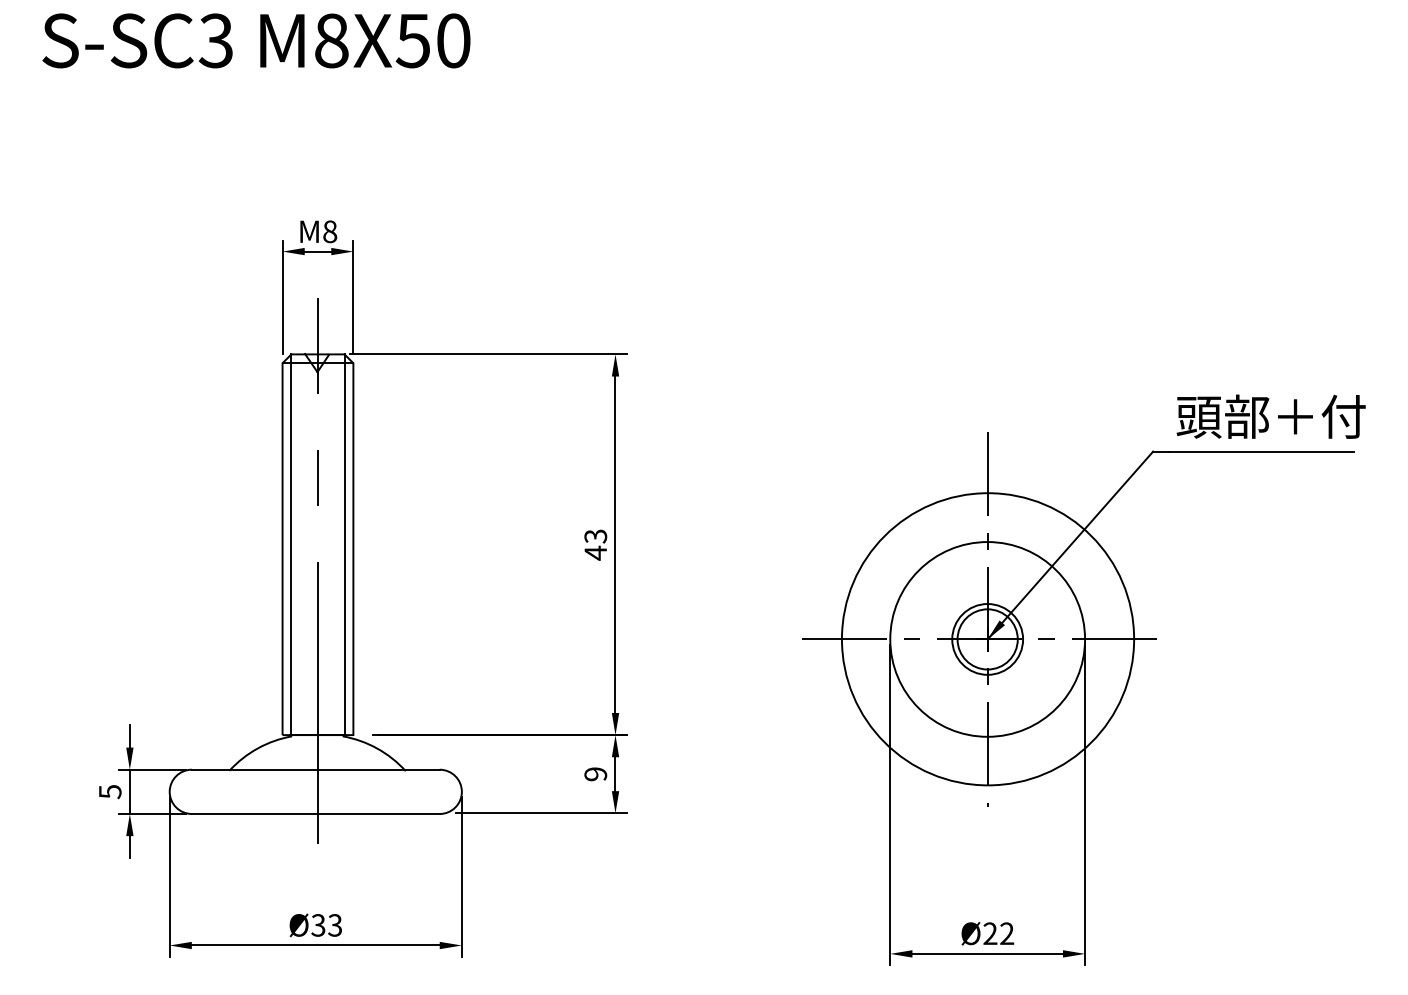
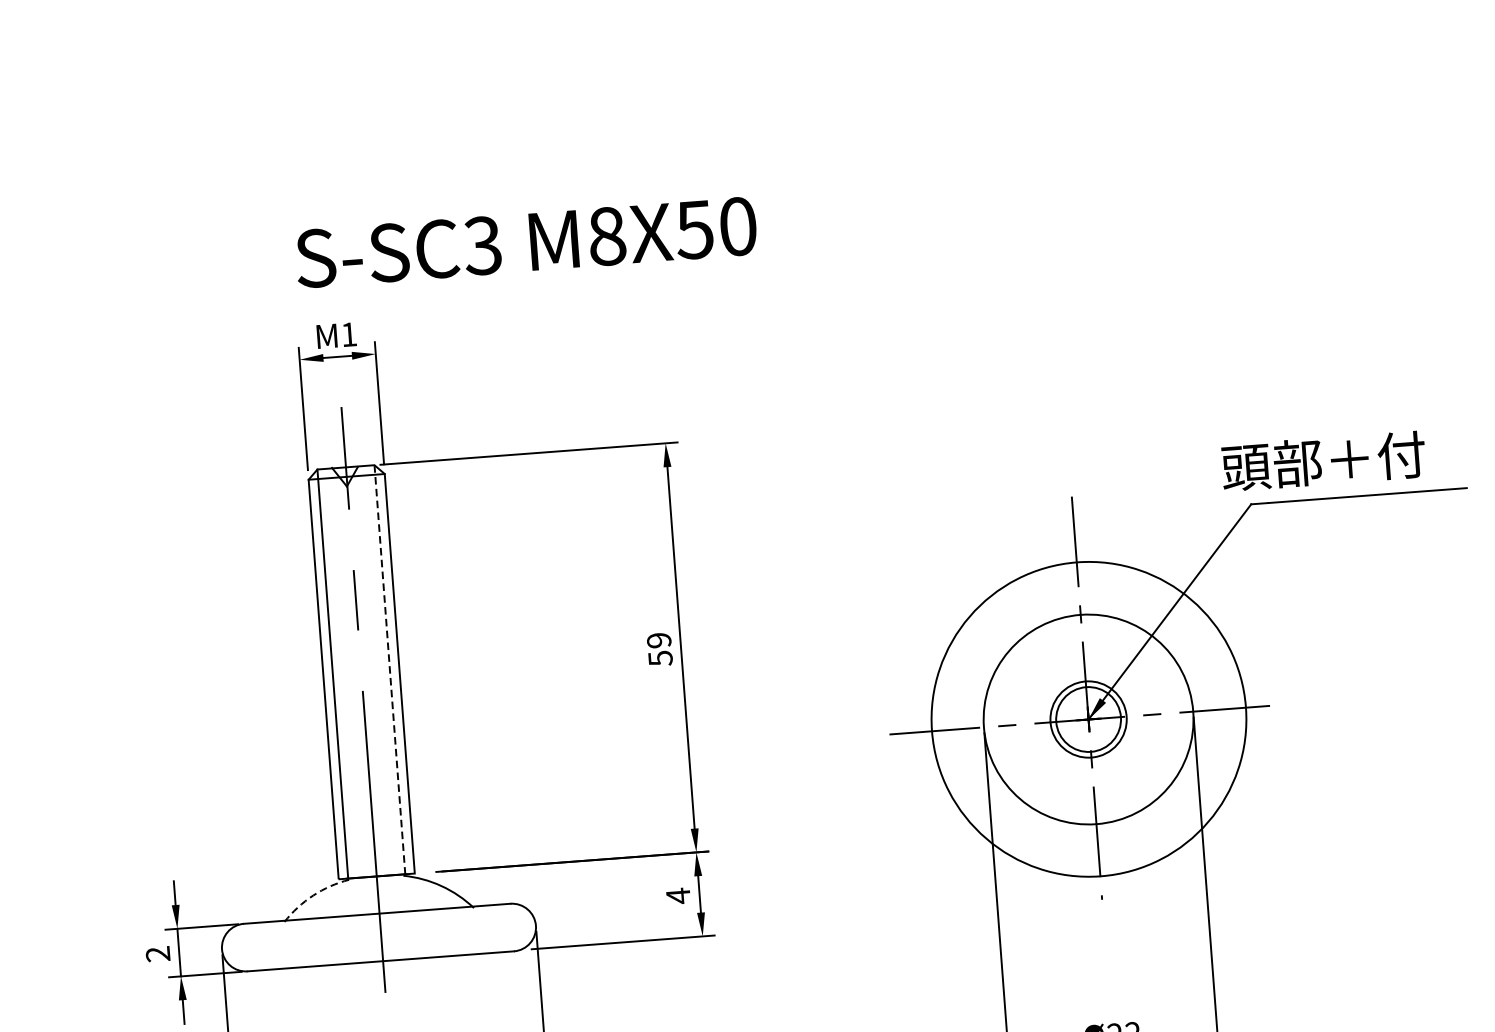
text: (256, 40) -> (526, 242), moved
text: (330, 231) -> (349, 334), 8 -> 1
text: (1270, 416) -> (1322, 461), moved
text: (595, 544) -> (659, 649), 43 -> 59
line: (344, 545) -> (389, 670), solid -> dashed
arc: (257, 748) -> (312, 895), solid -> dashed
text: (595, 773) -> (678, 895), 9 -> 4
text: (109, 792) -> (157, 954), 5 -> 2

